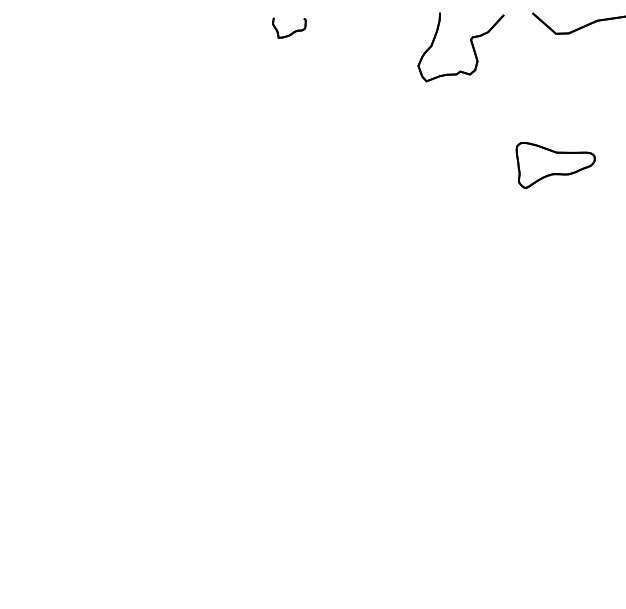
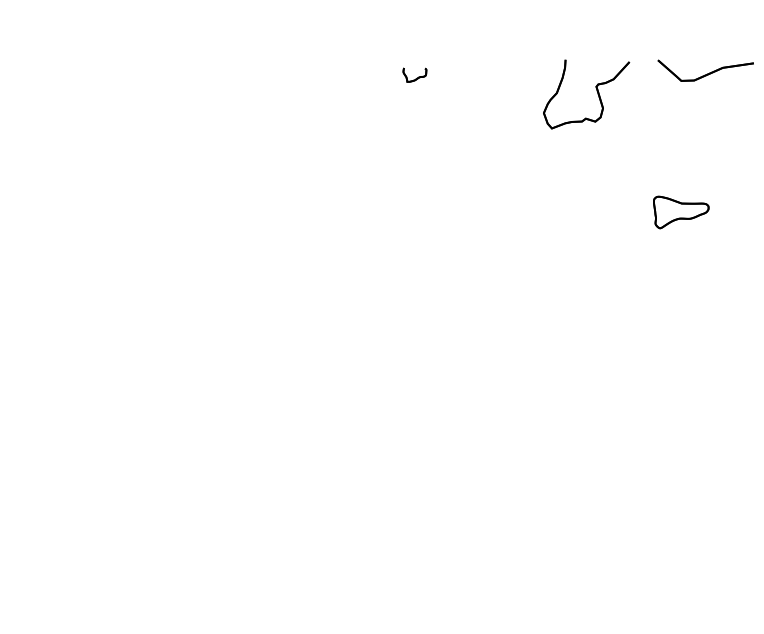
part: (289, 27) -> (414, 74), size x0.7
part: (556, 165) -> (681, 212), size x0.7

